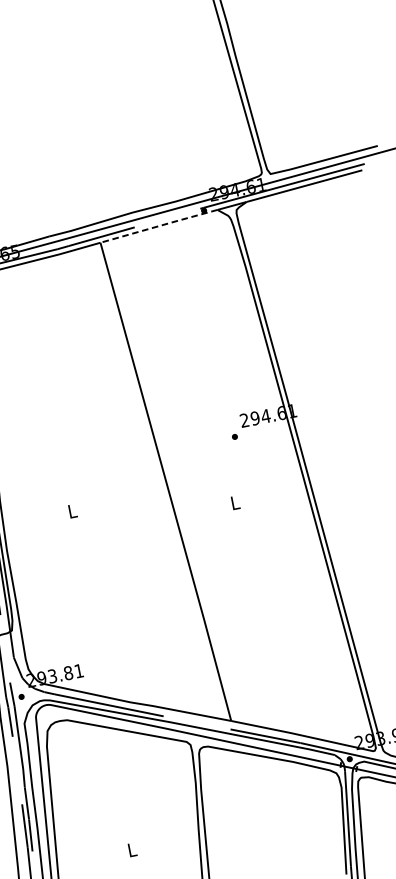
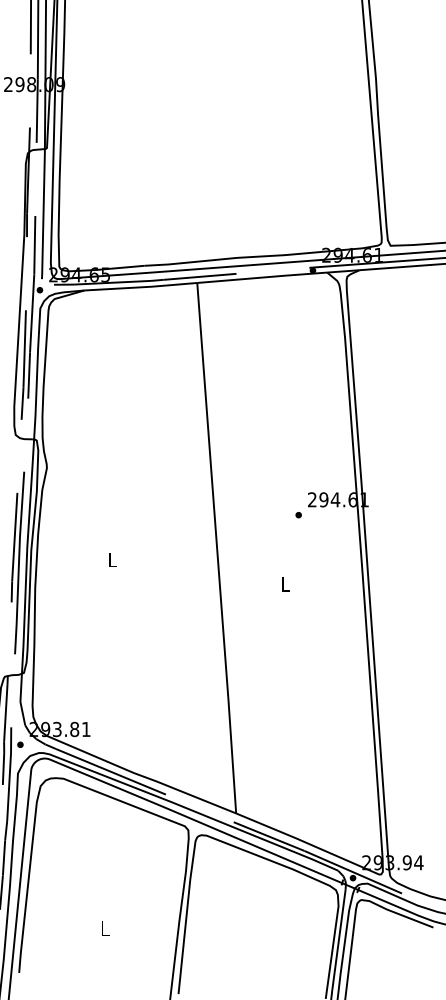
line: (159, 226) -> (262, 277), dashed -> solid

